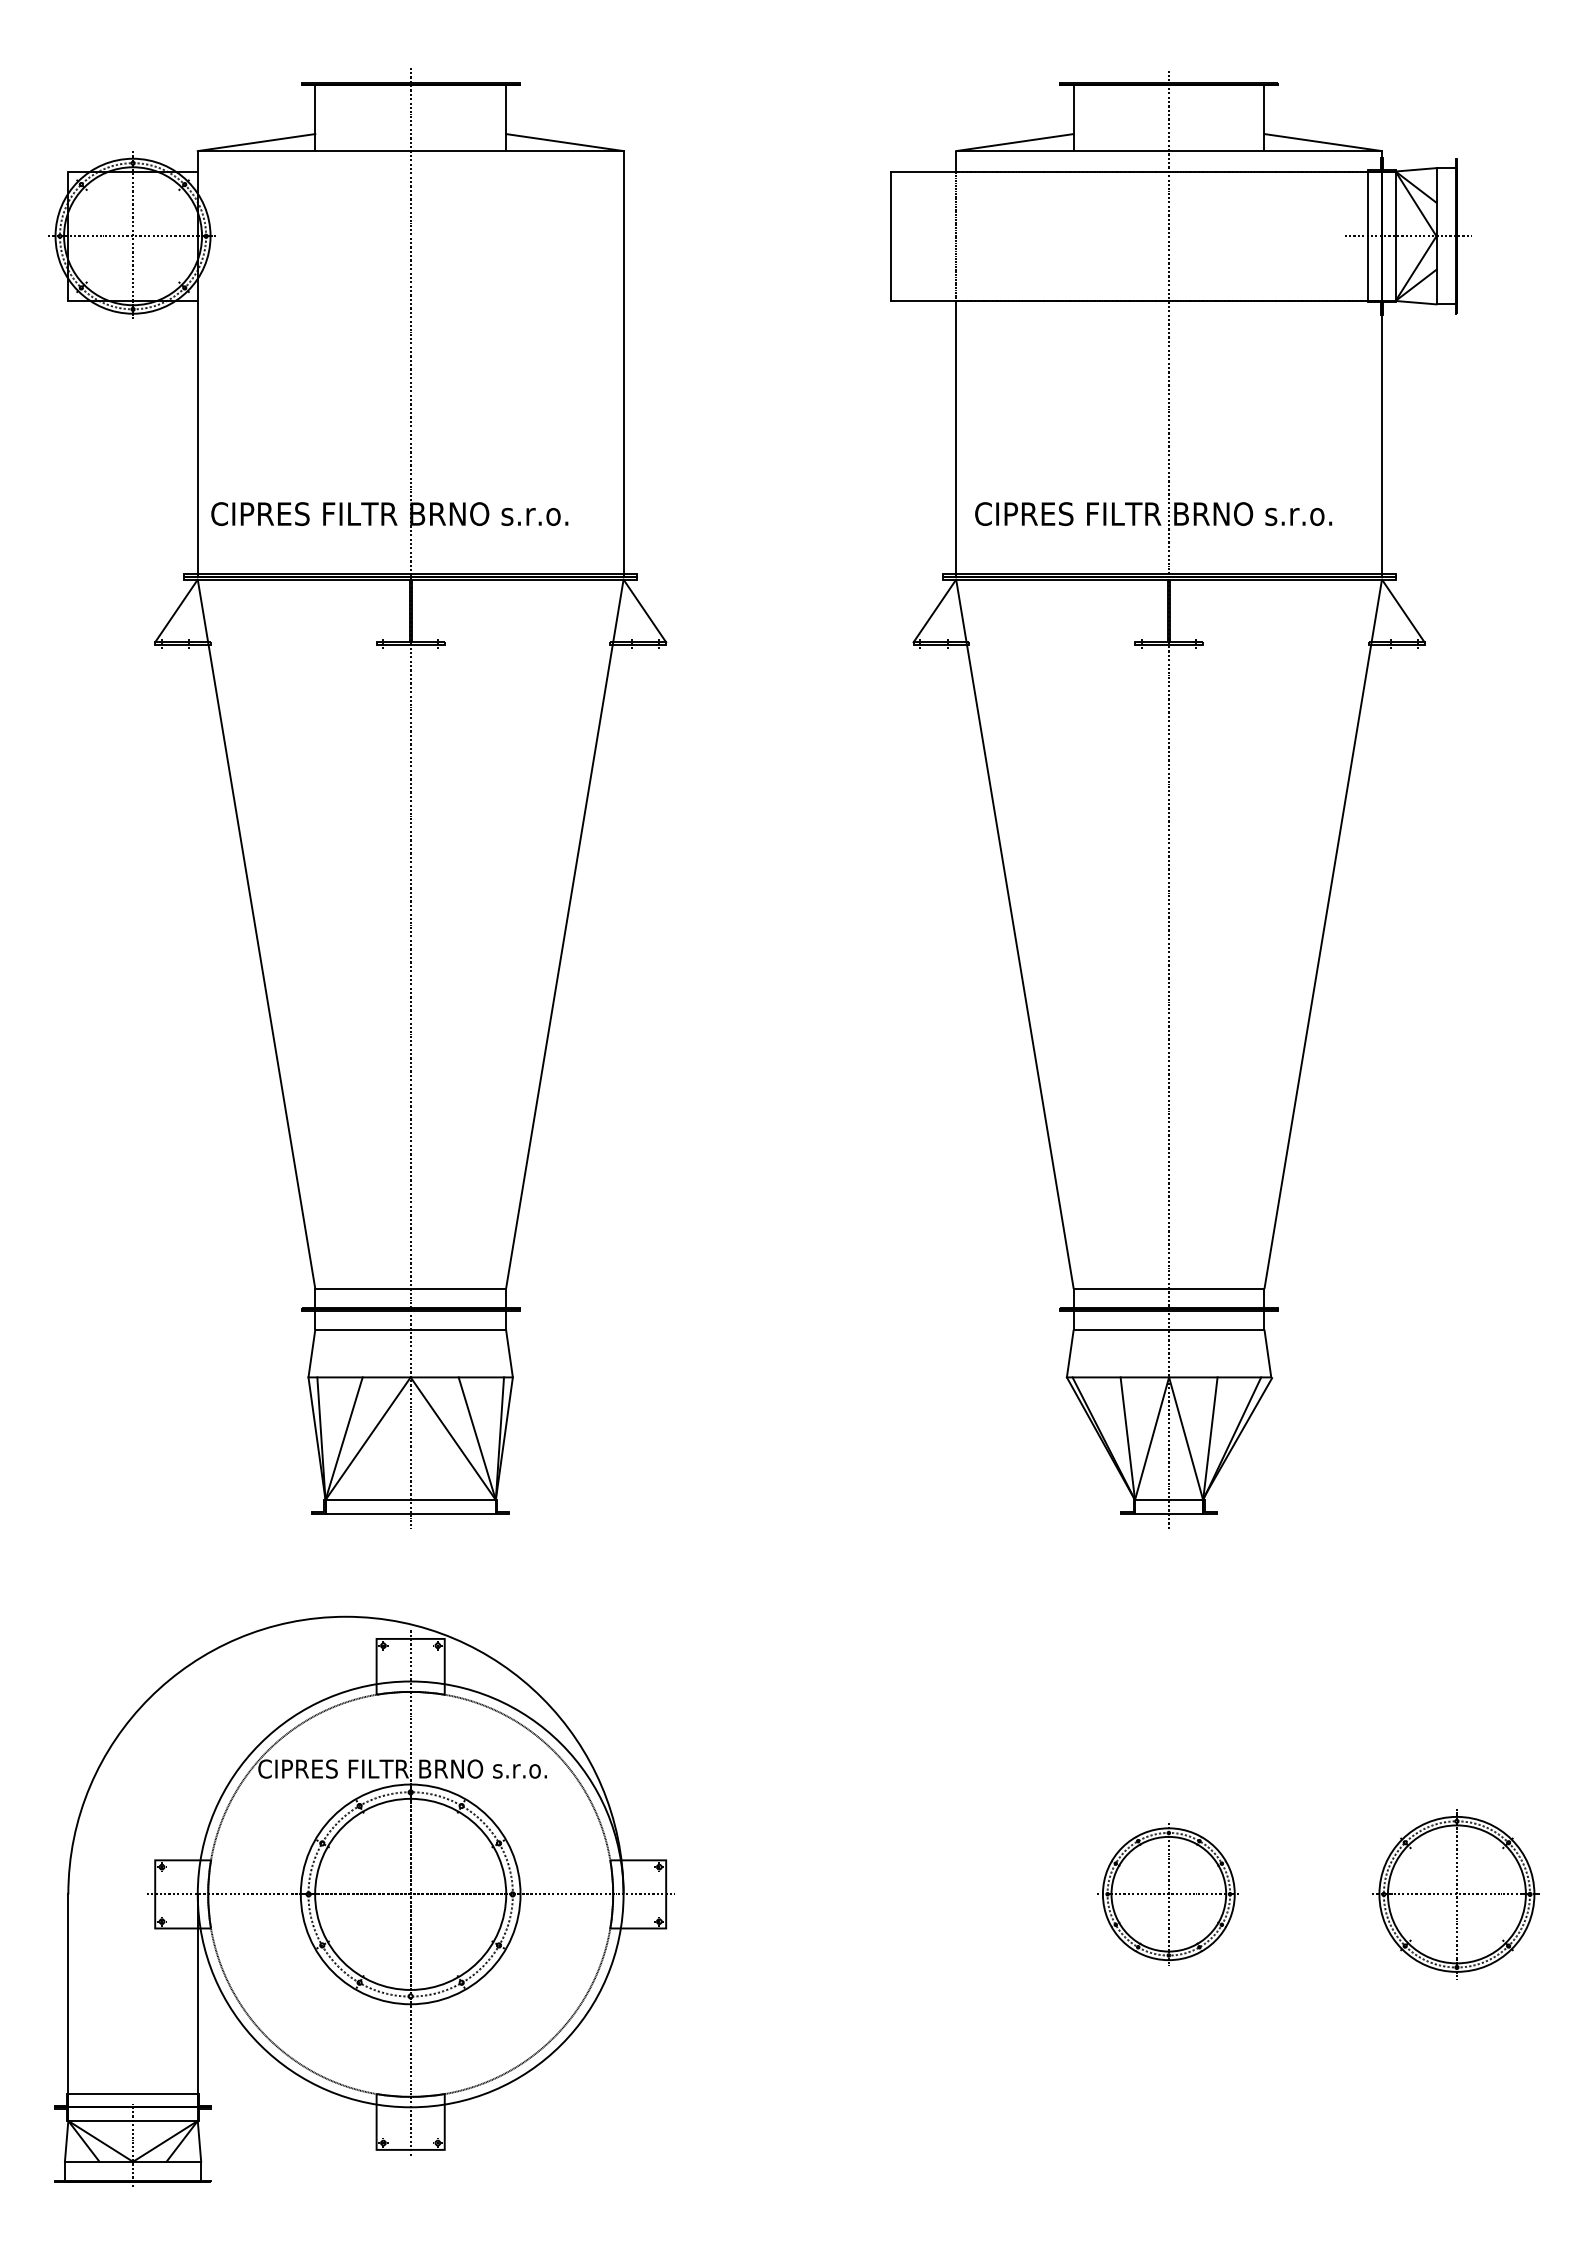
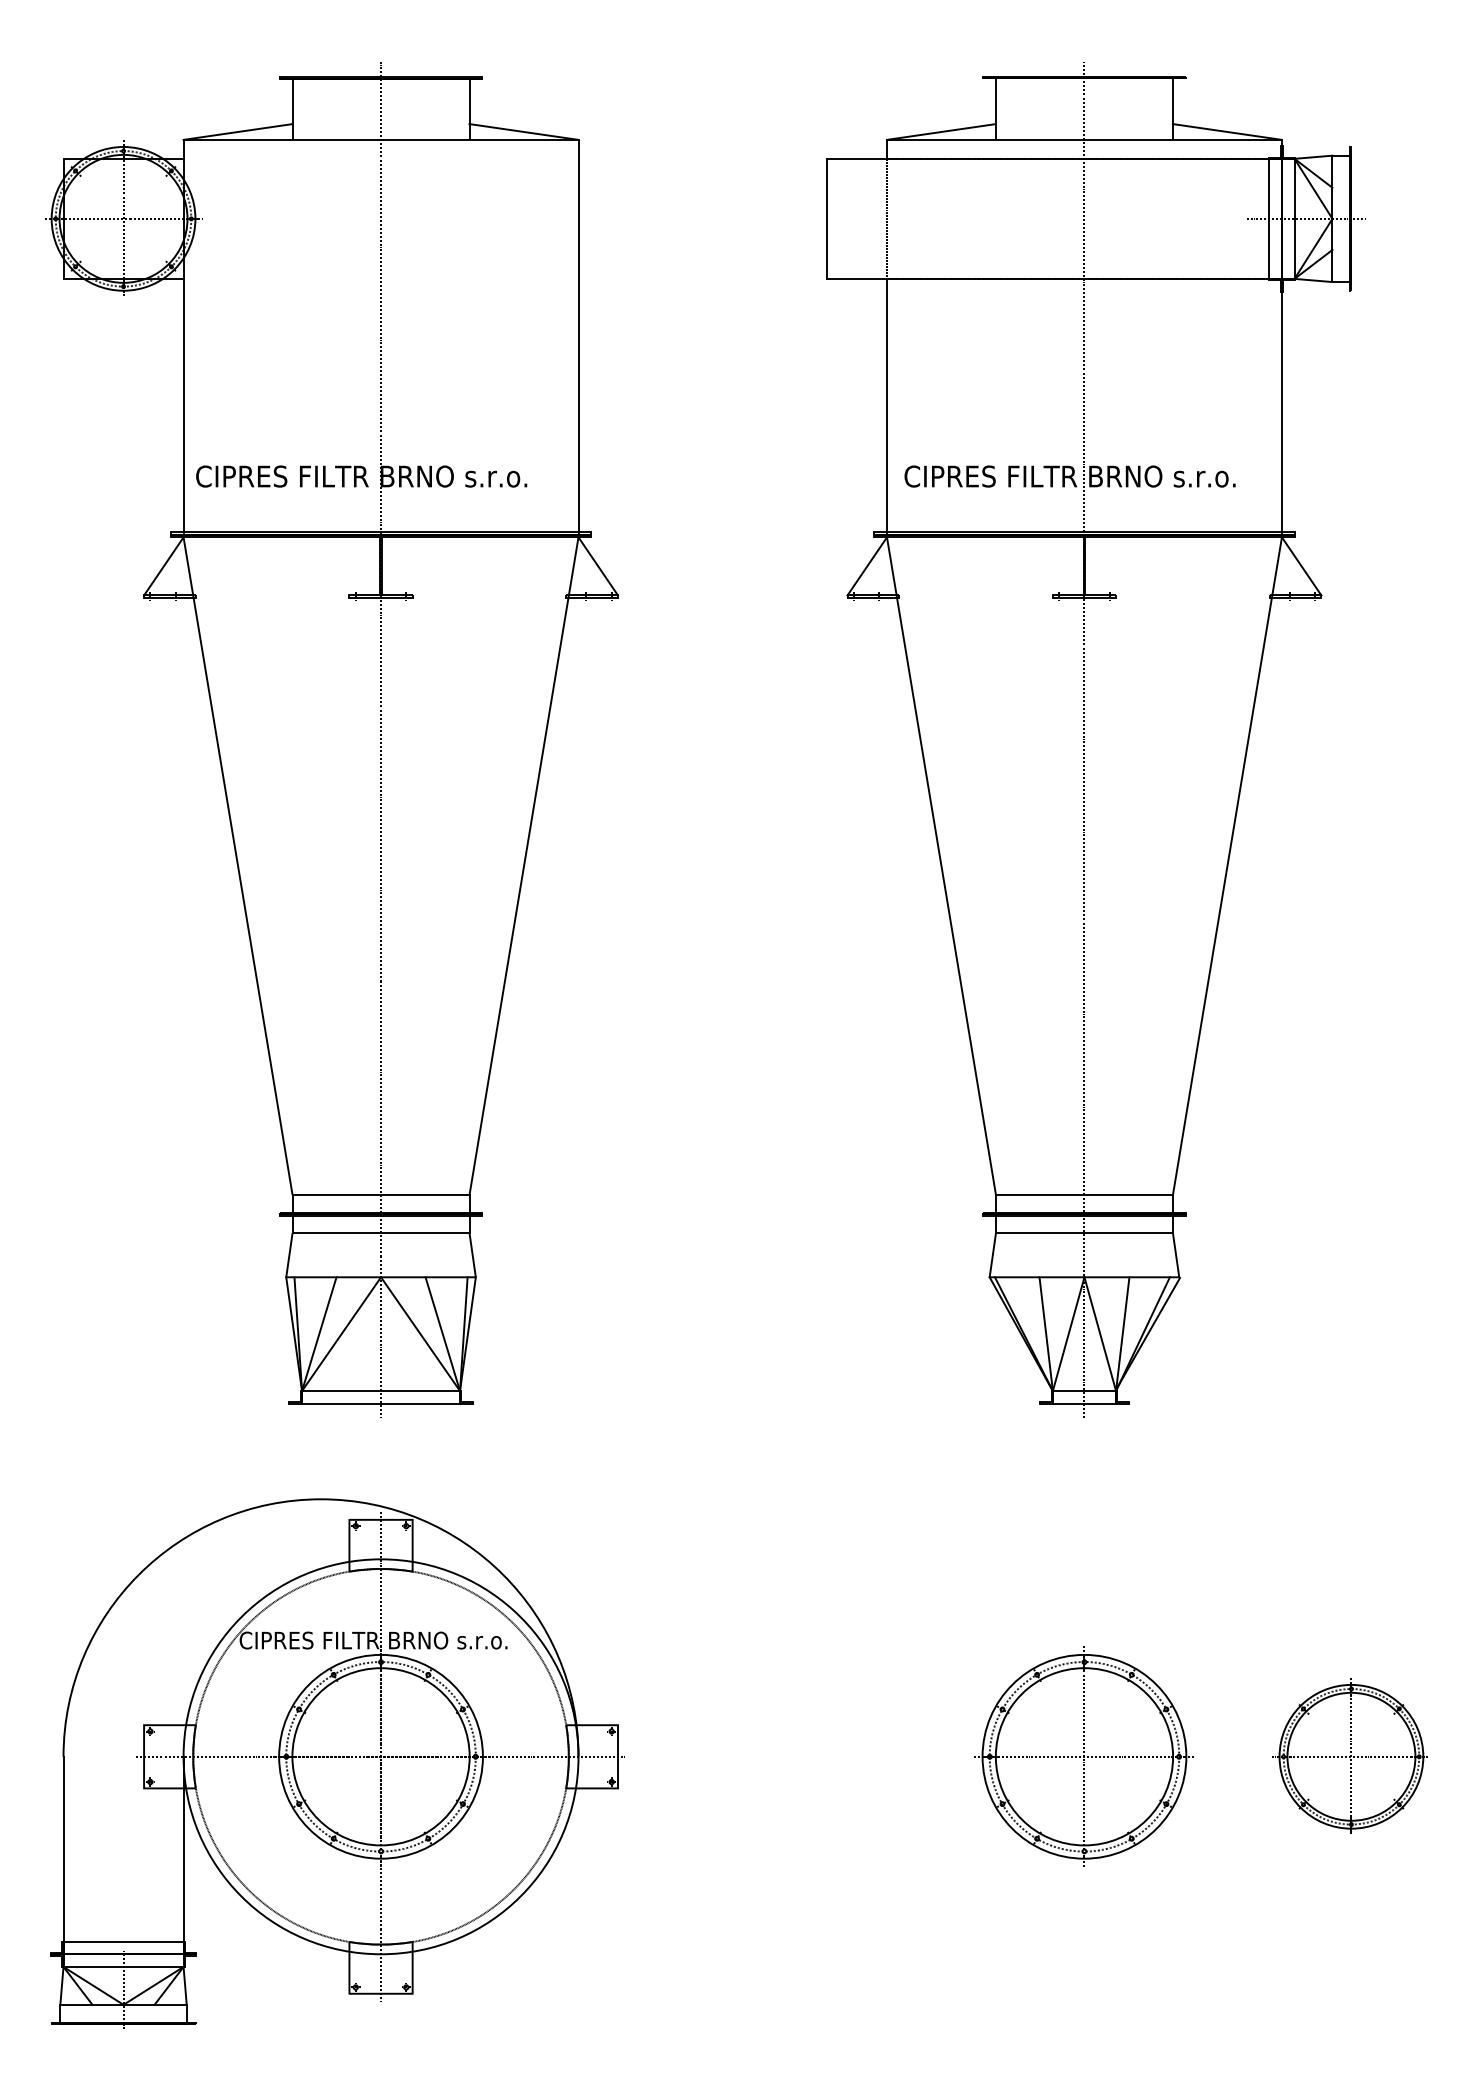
part: (1168, 1893) -> (1083, 1755), size x1.67

